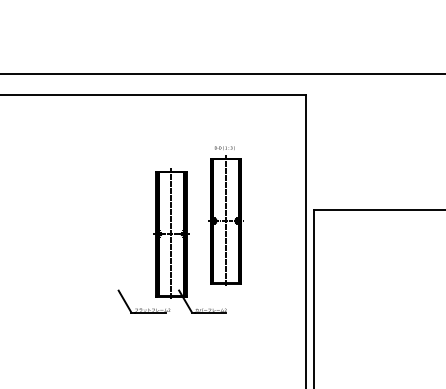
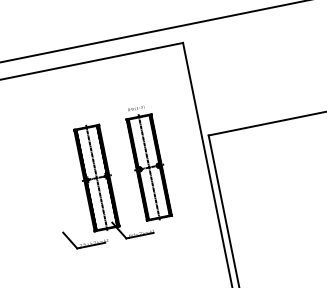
part: (225, 215) -> (147, 163), moved

